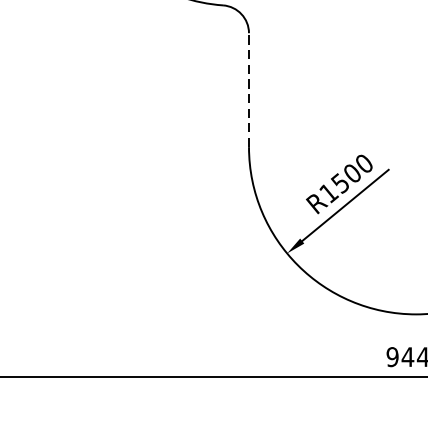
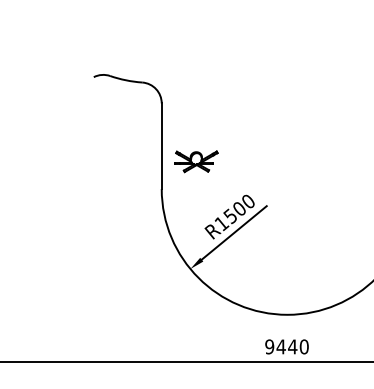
line: (248, 90) -> (161, 146), dashed -> solid
part: (295, 110) -> (196, 161), added

